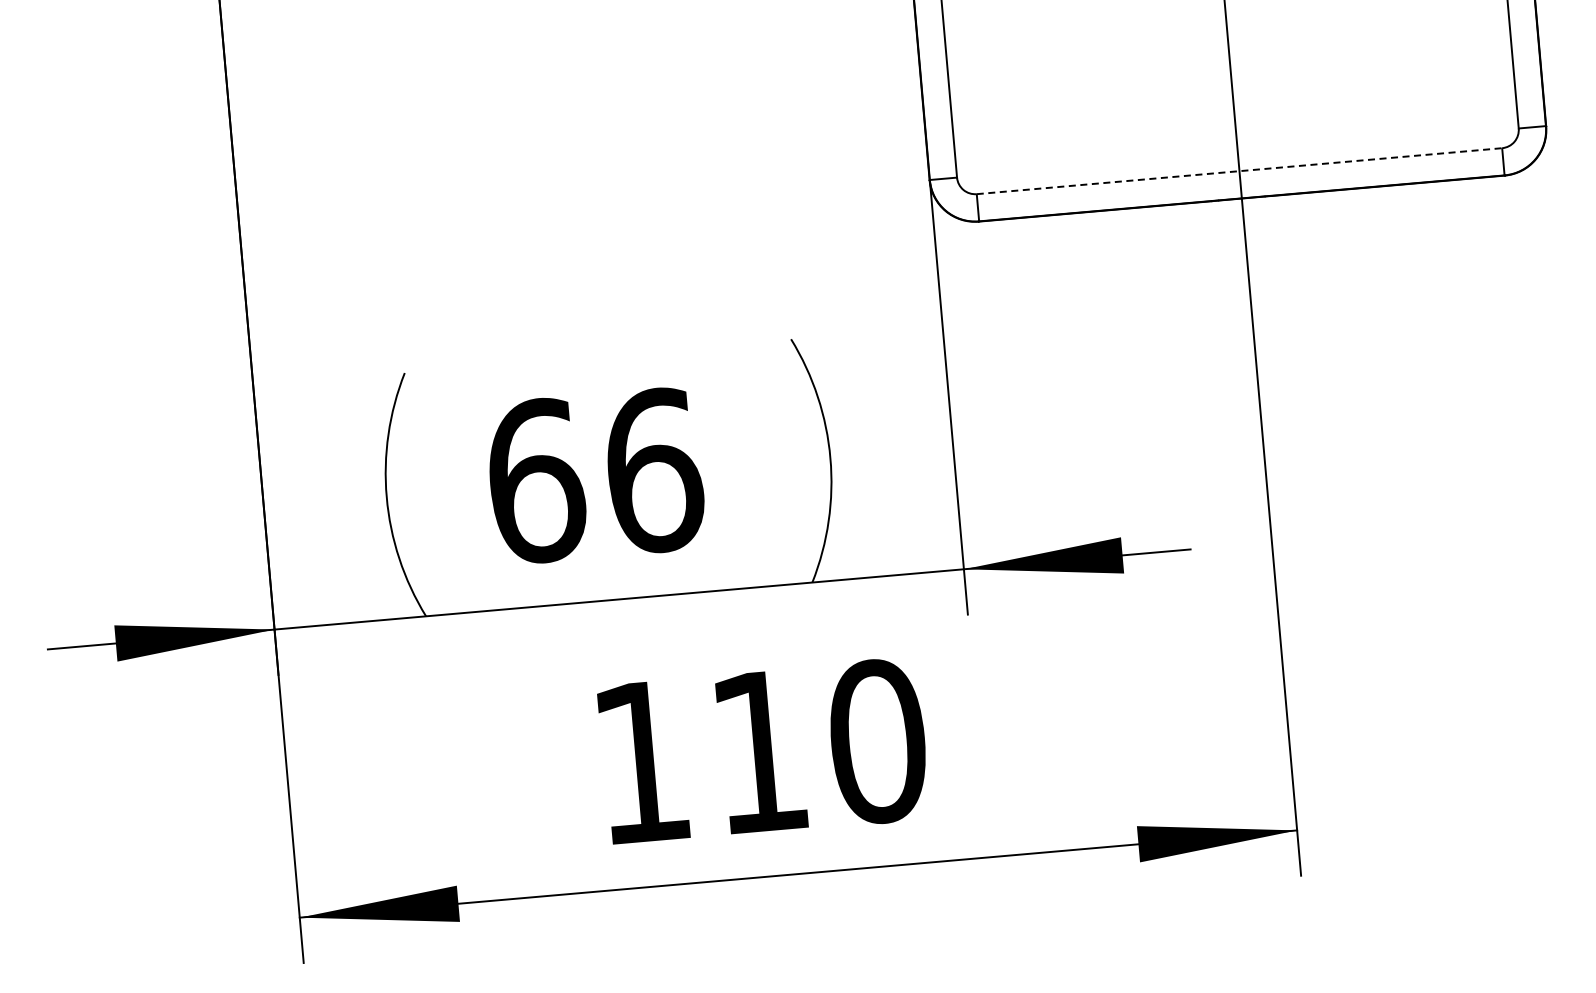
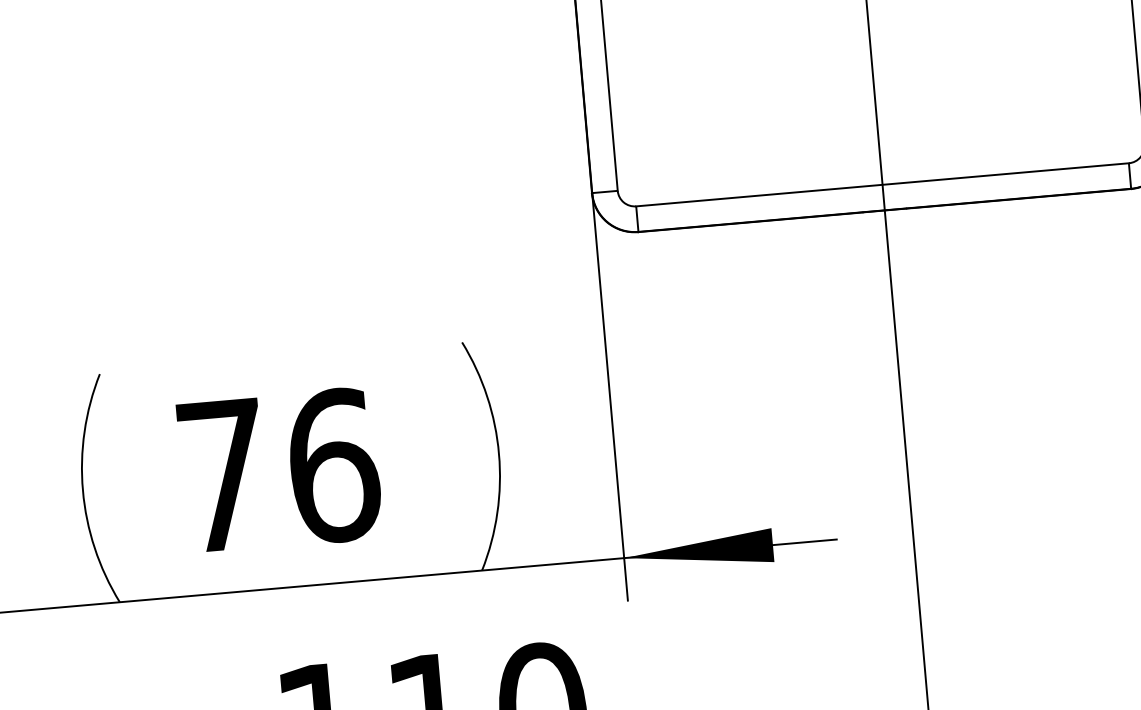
line: (1239, 171) -> (882, 185), dashed -> solid
text: (535, 480) -> (222, 474), 66 -> 76

